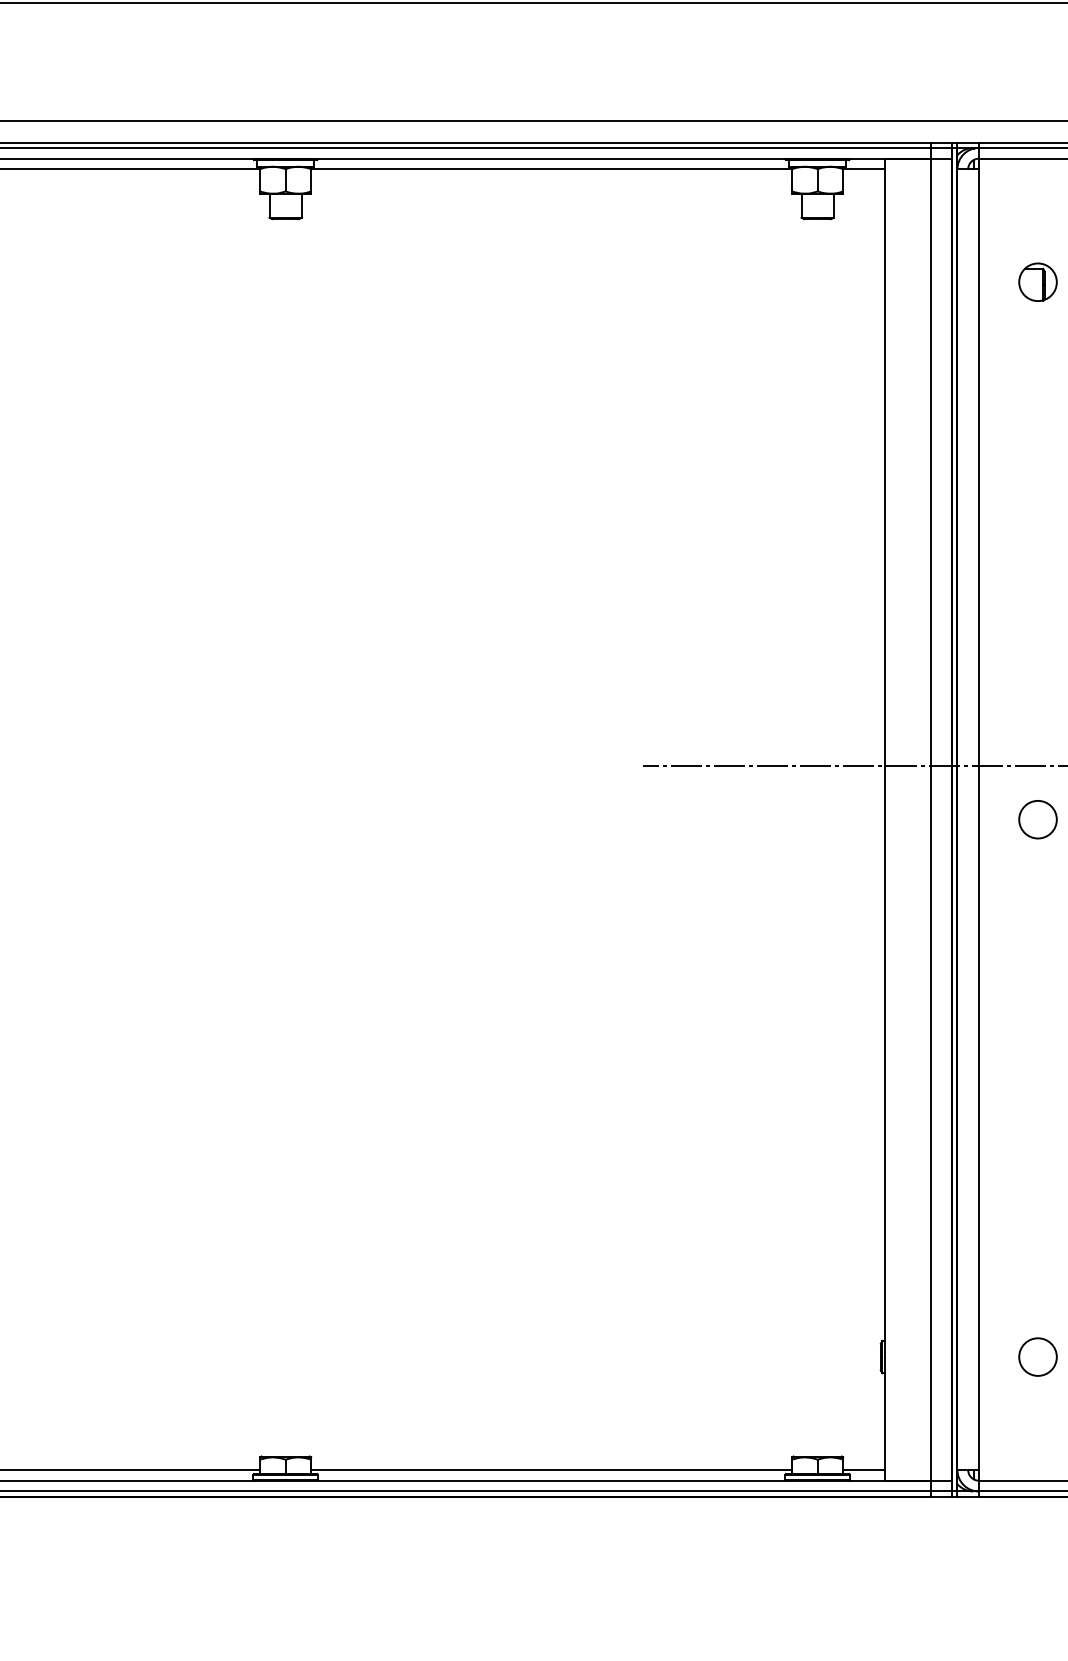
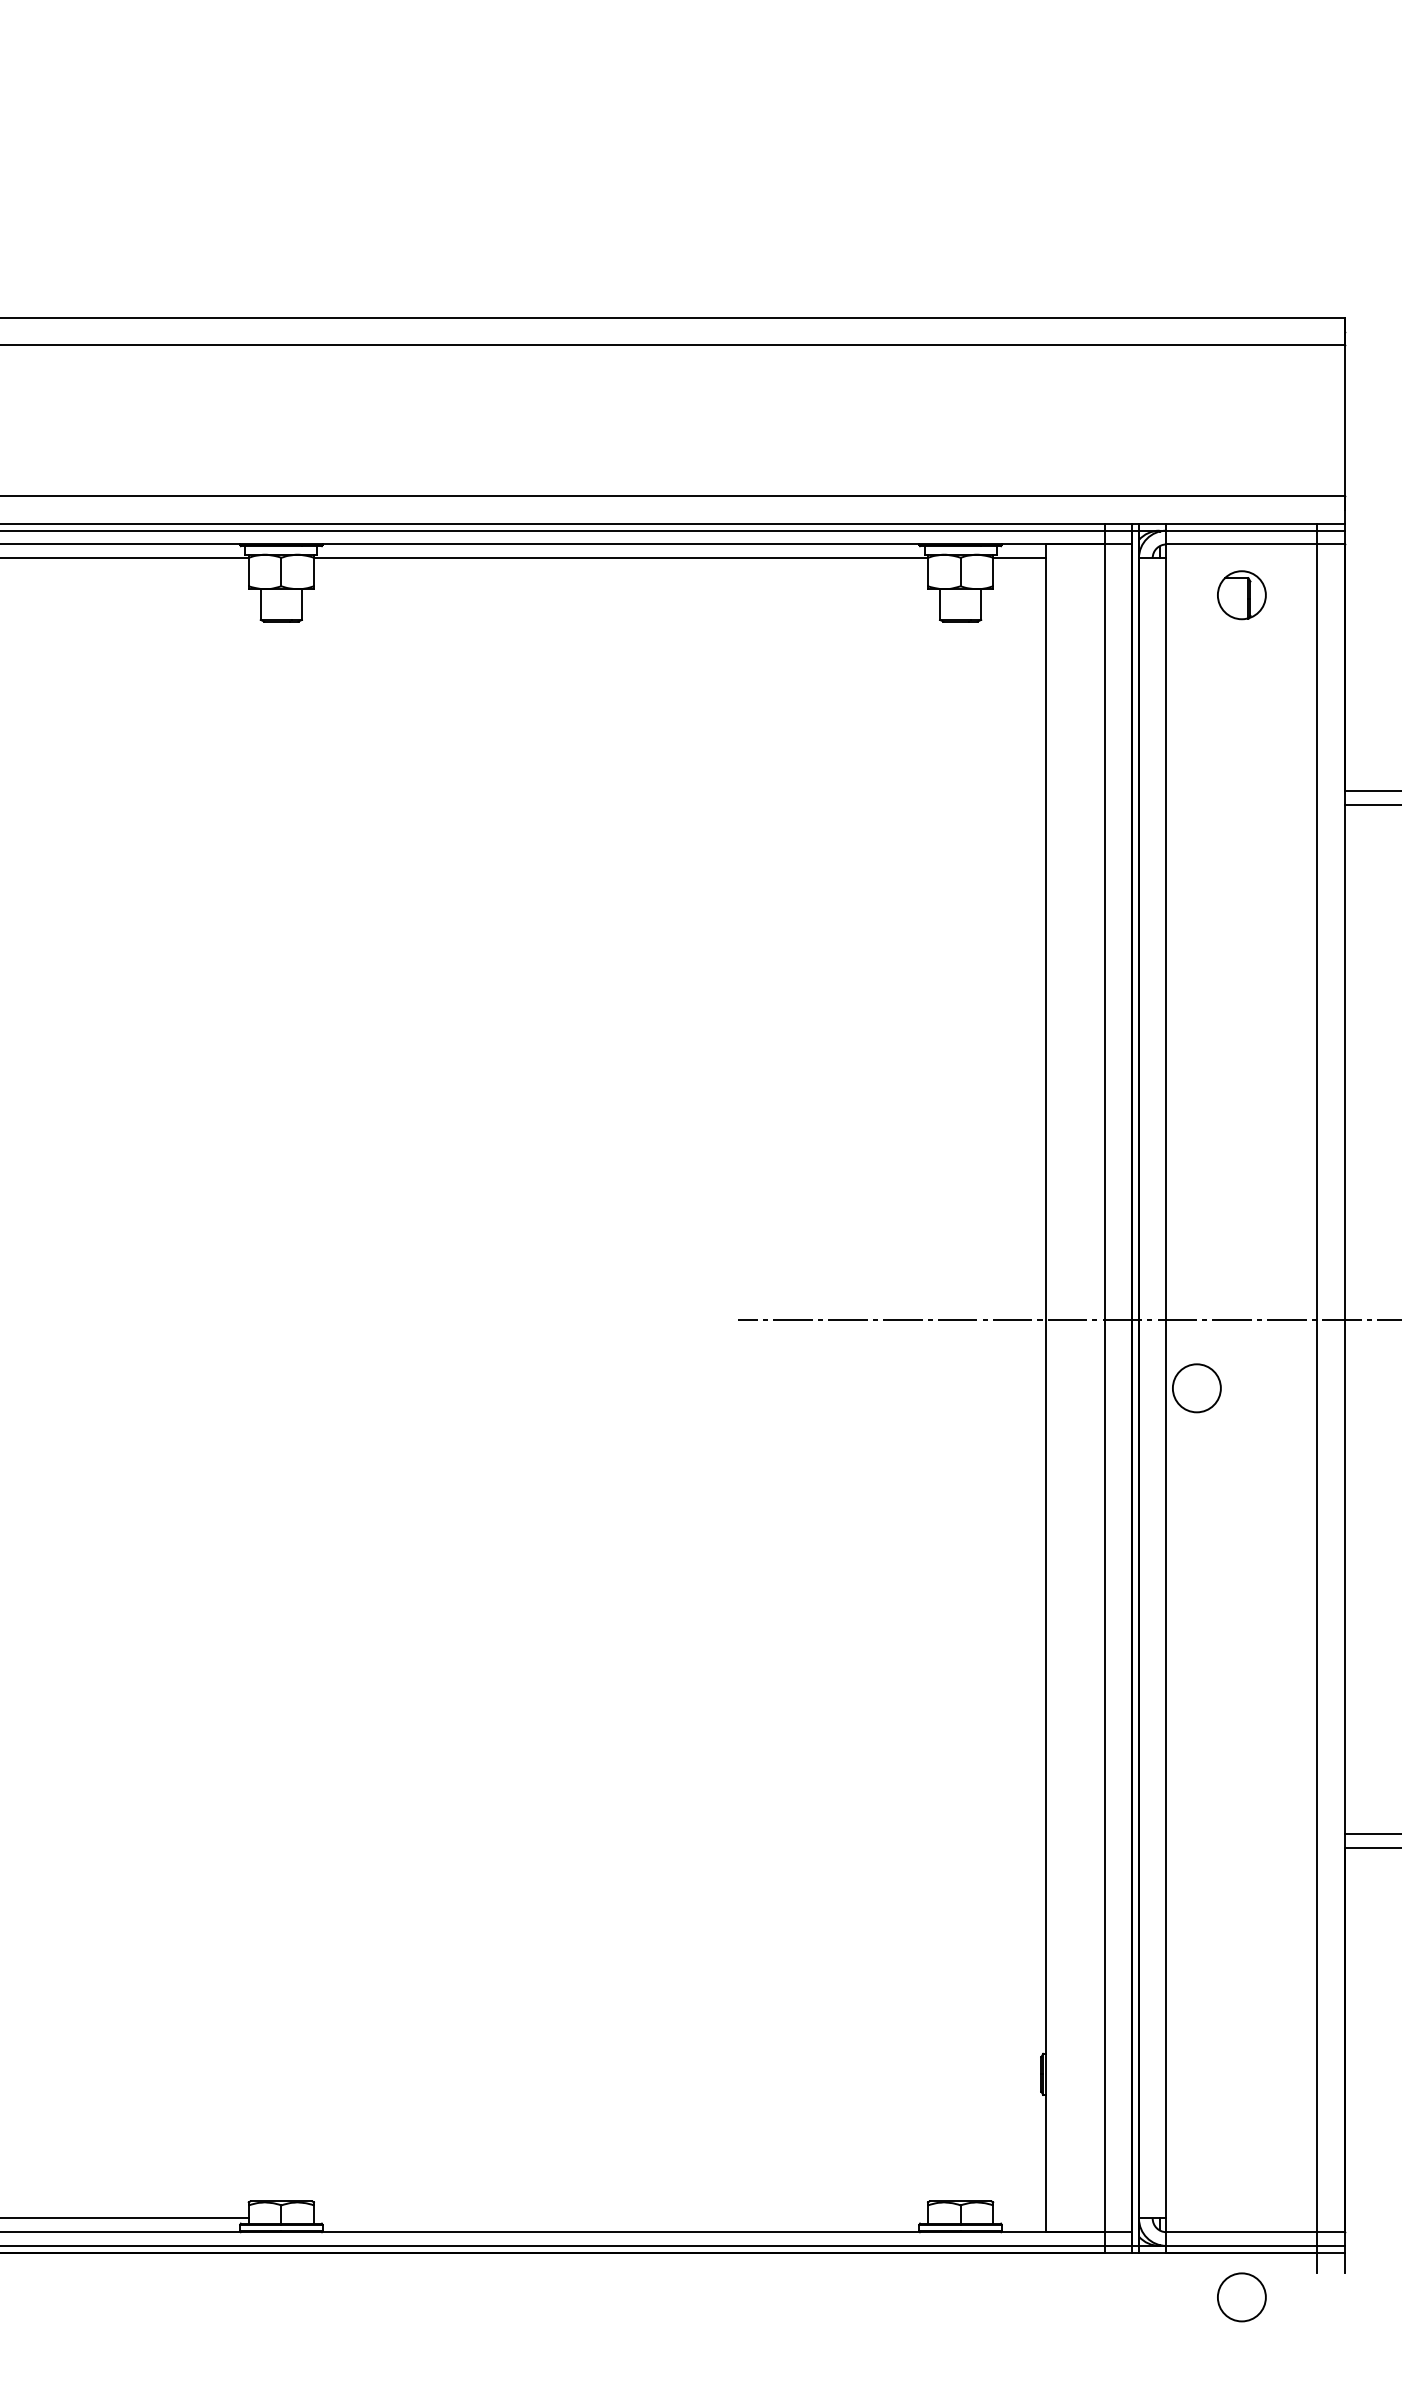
part: (1037, 282) -> (1241, 595), moved
circle: (1037, 819) -> (1196, 1388), moved
circle: (1037, 1357) -> (1241, 2297), moved
line: (551, 1469) -> (620, 2218), removed
line: (863, 1469) -> (1019, 2218), removed

